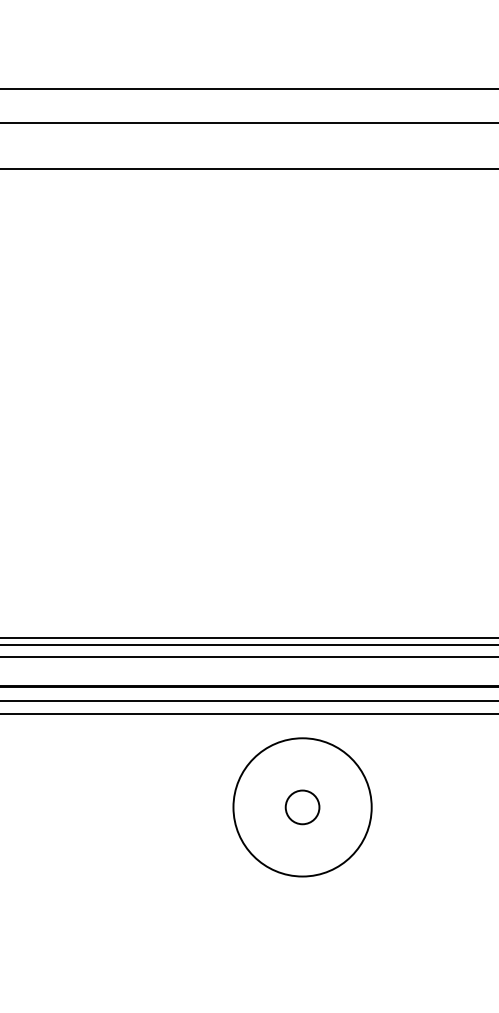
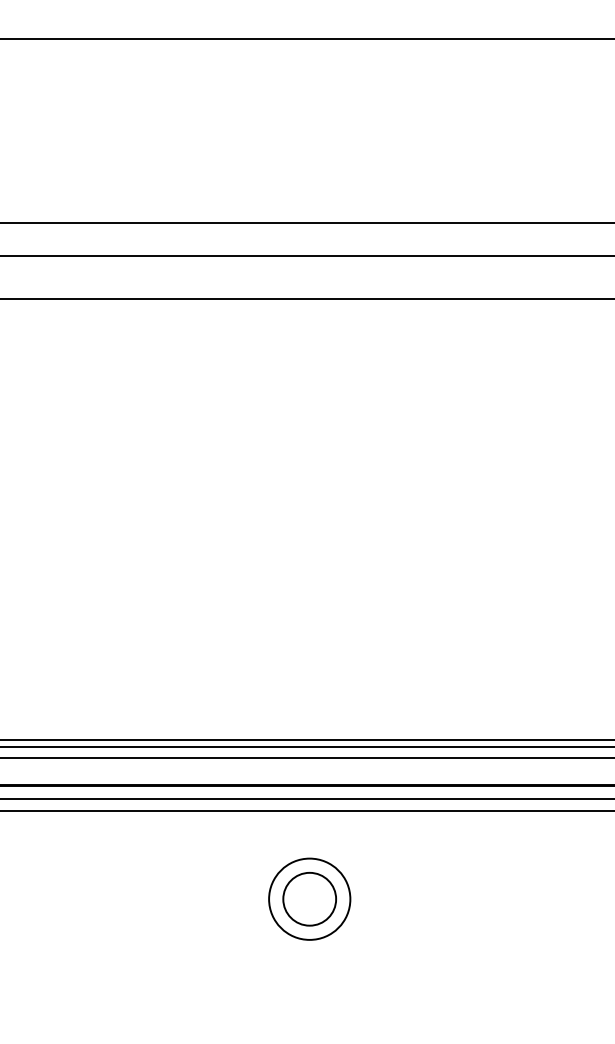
circle: (302, 806) -> (309, 898), size x0.62
circle: (302, 806) -> (309, 898), size x1.67

